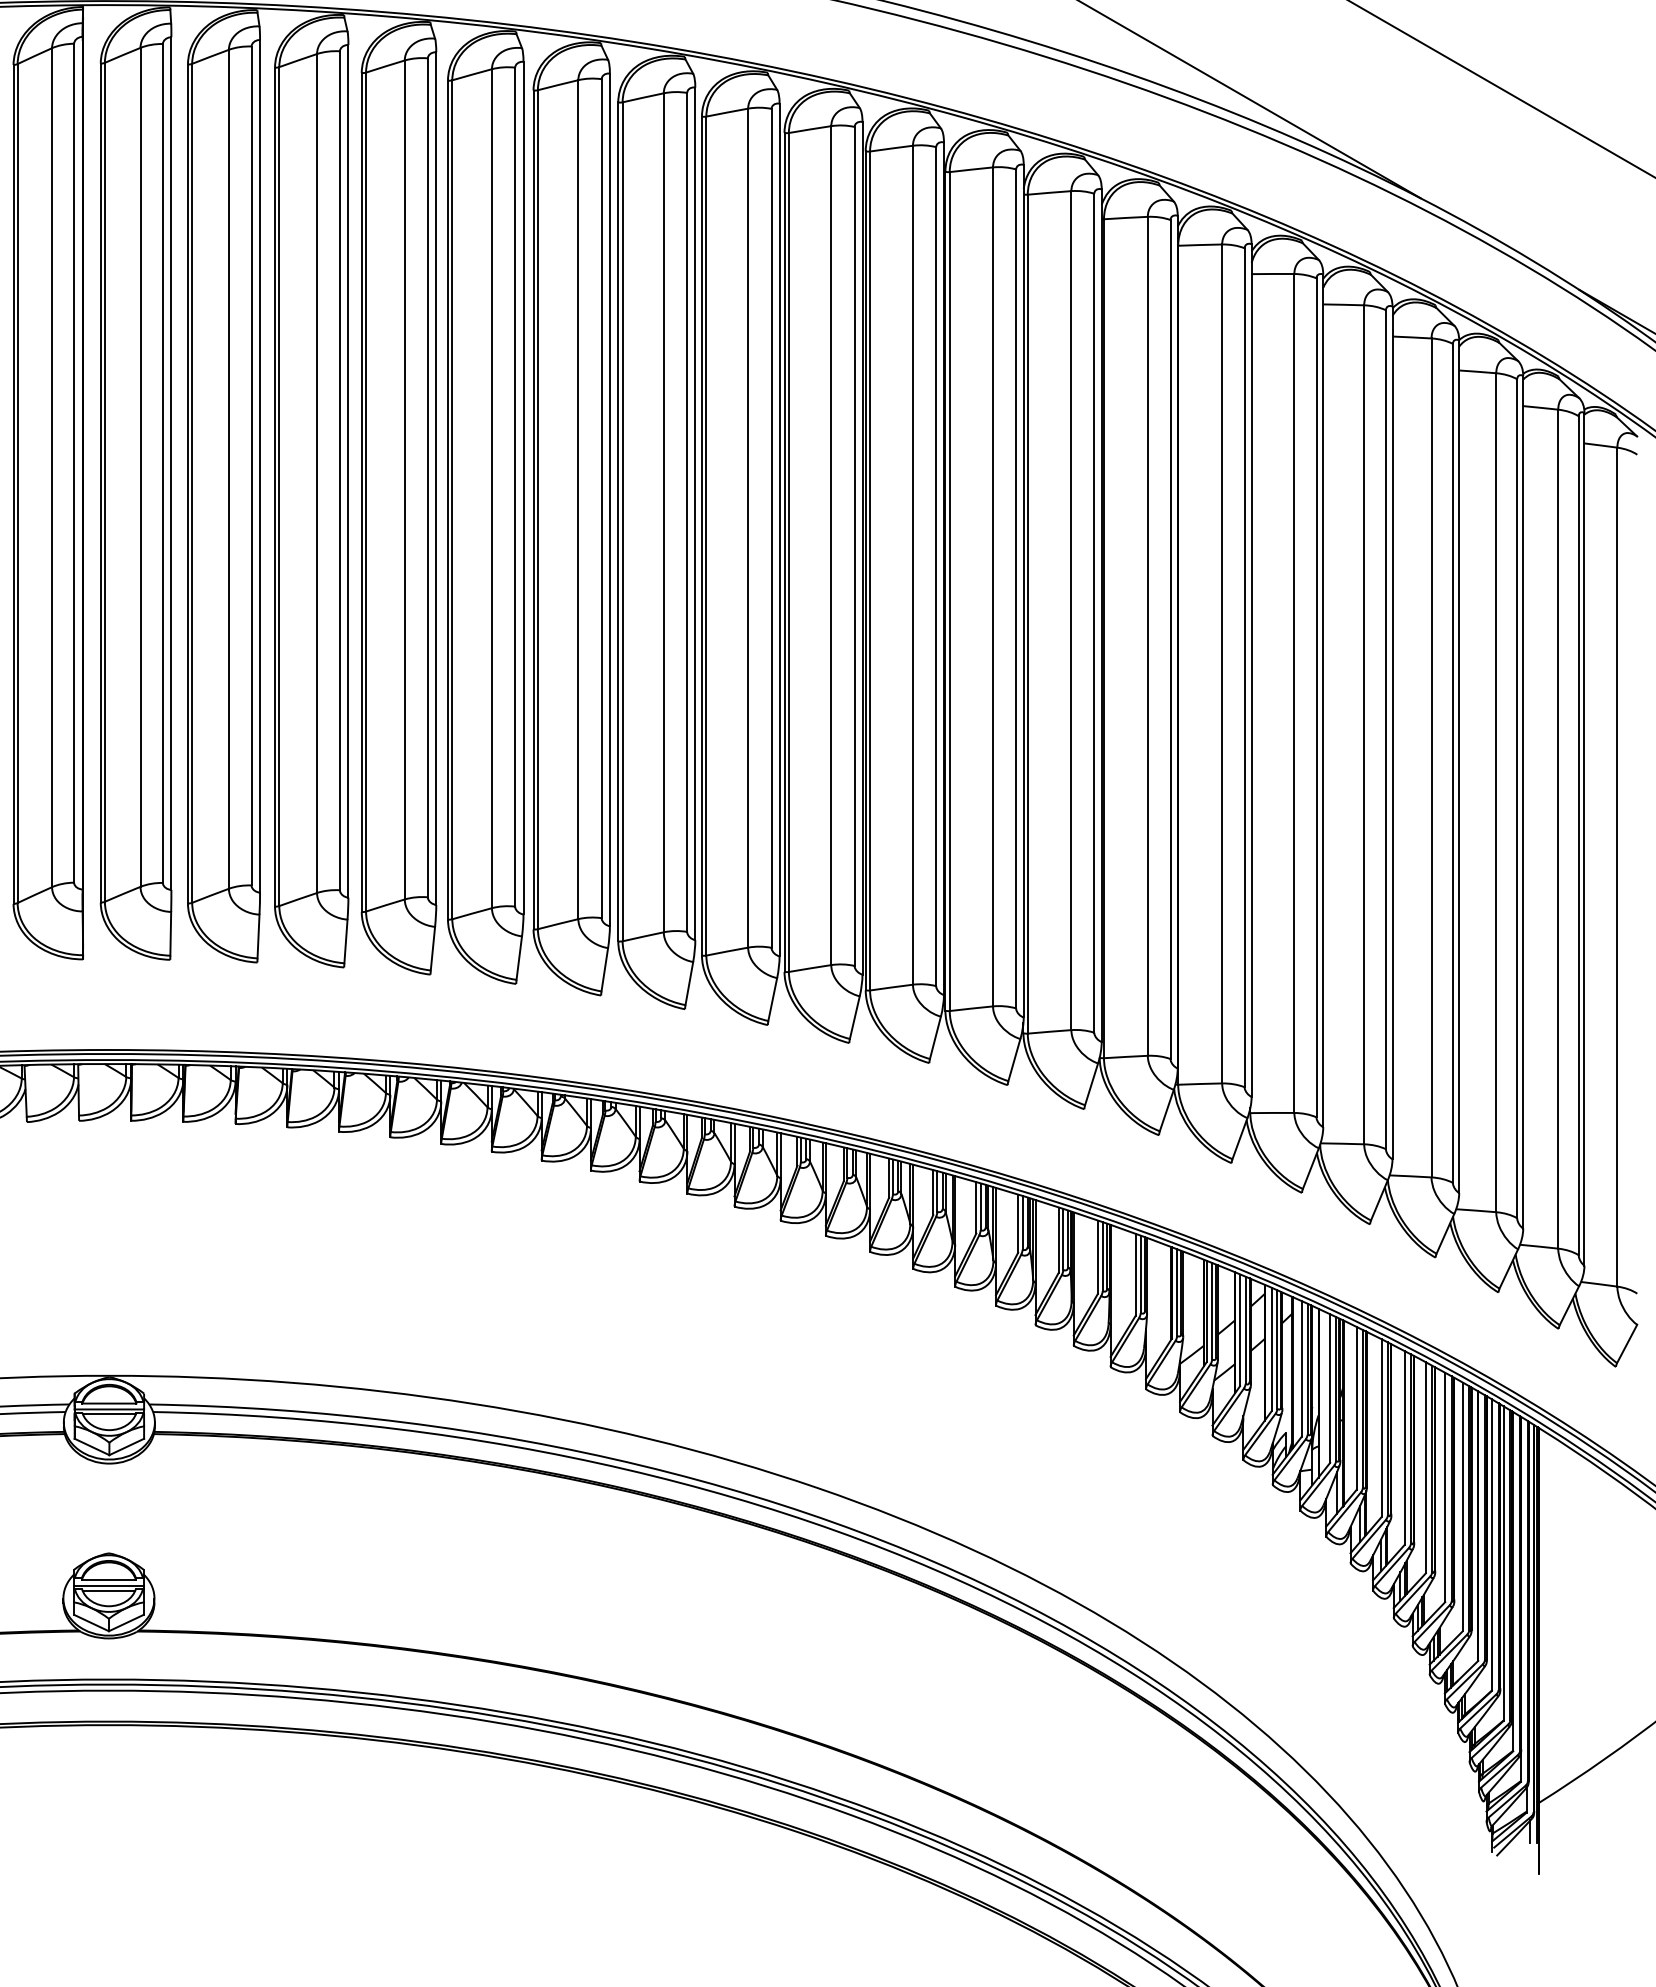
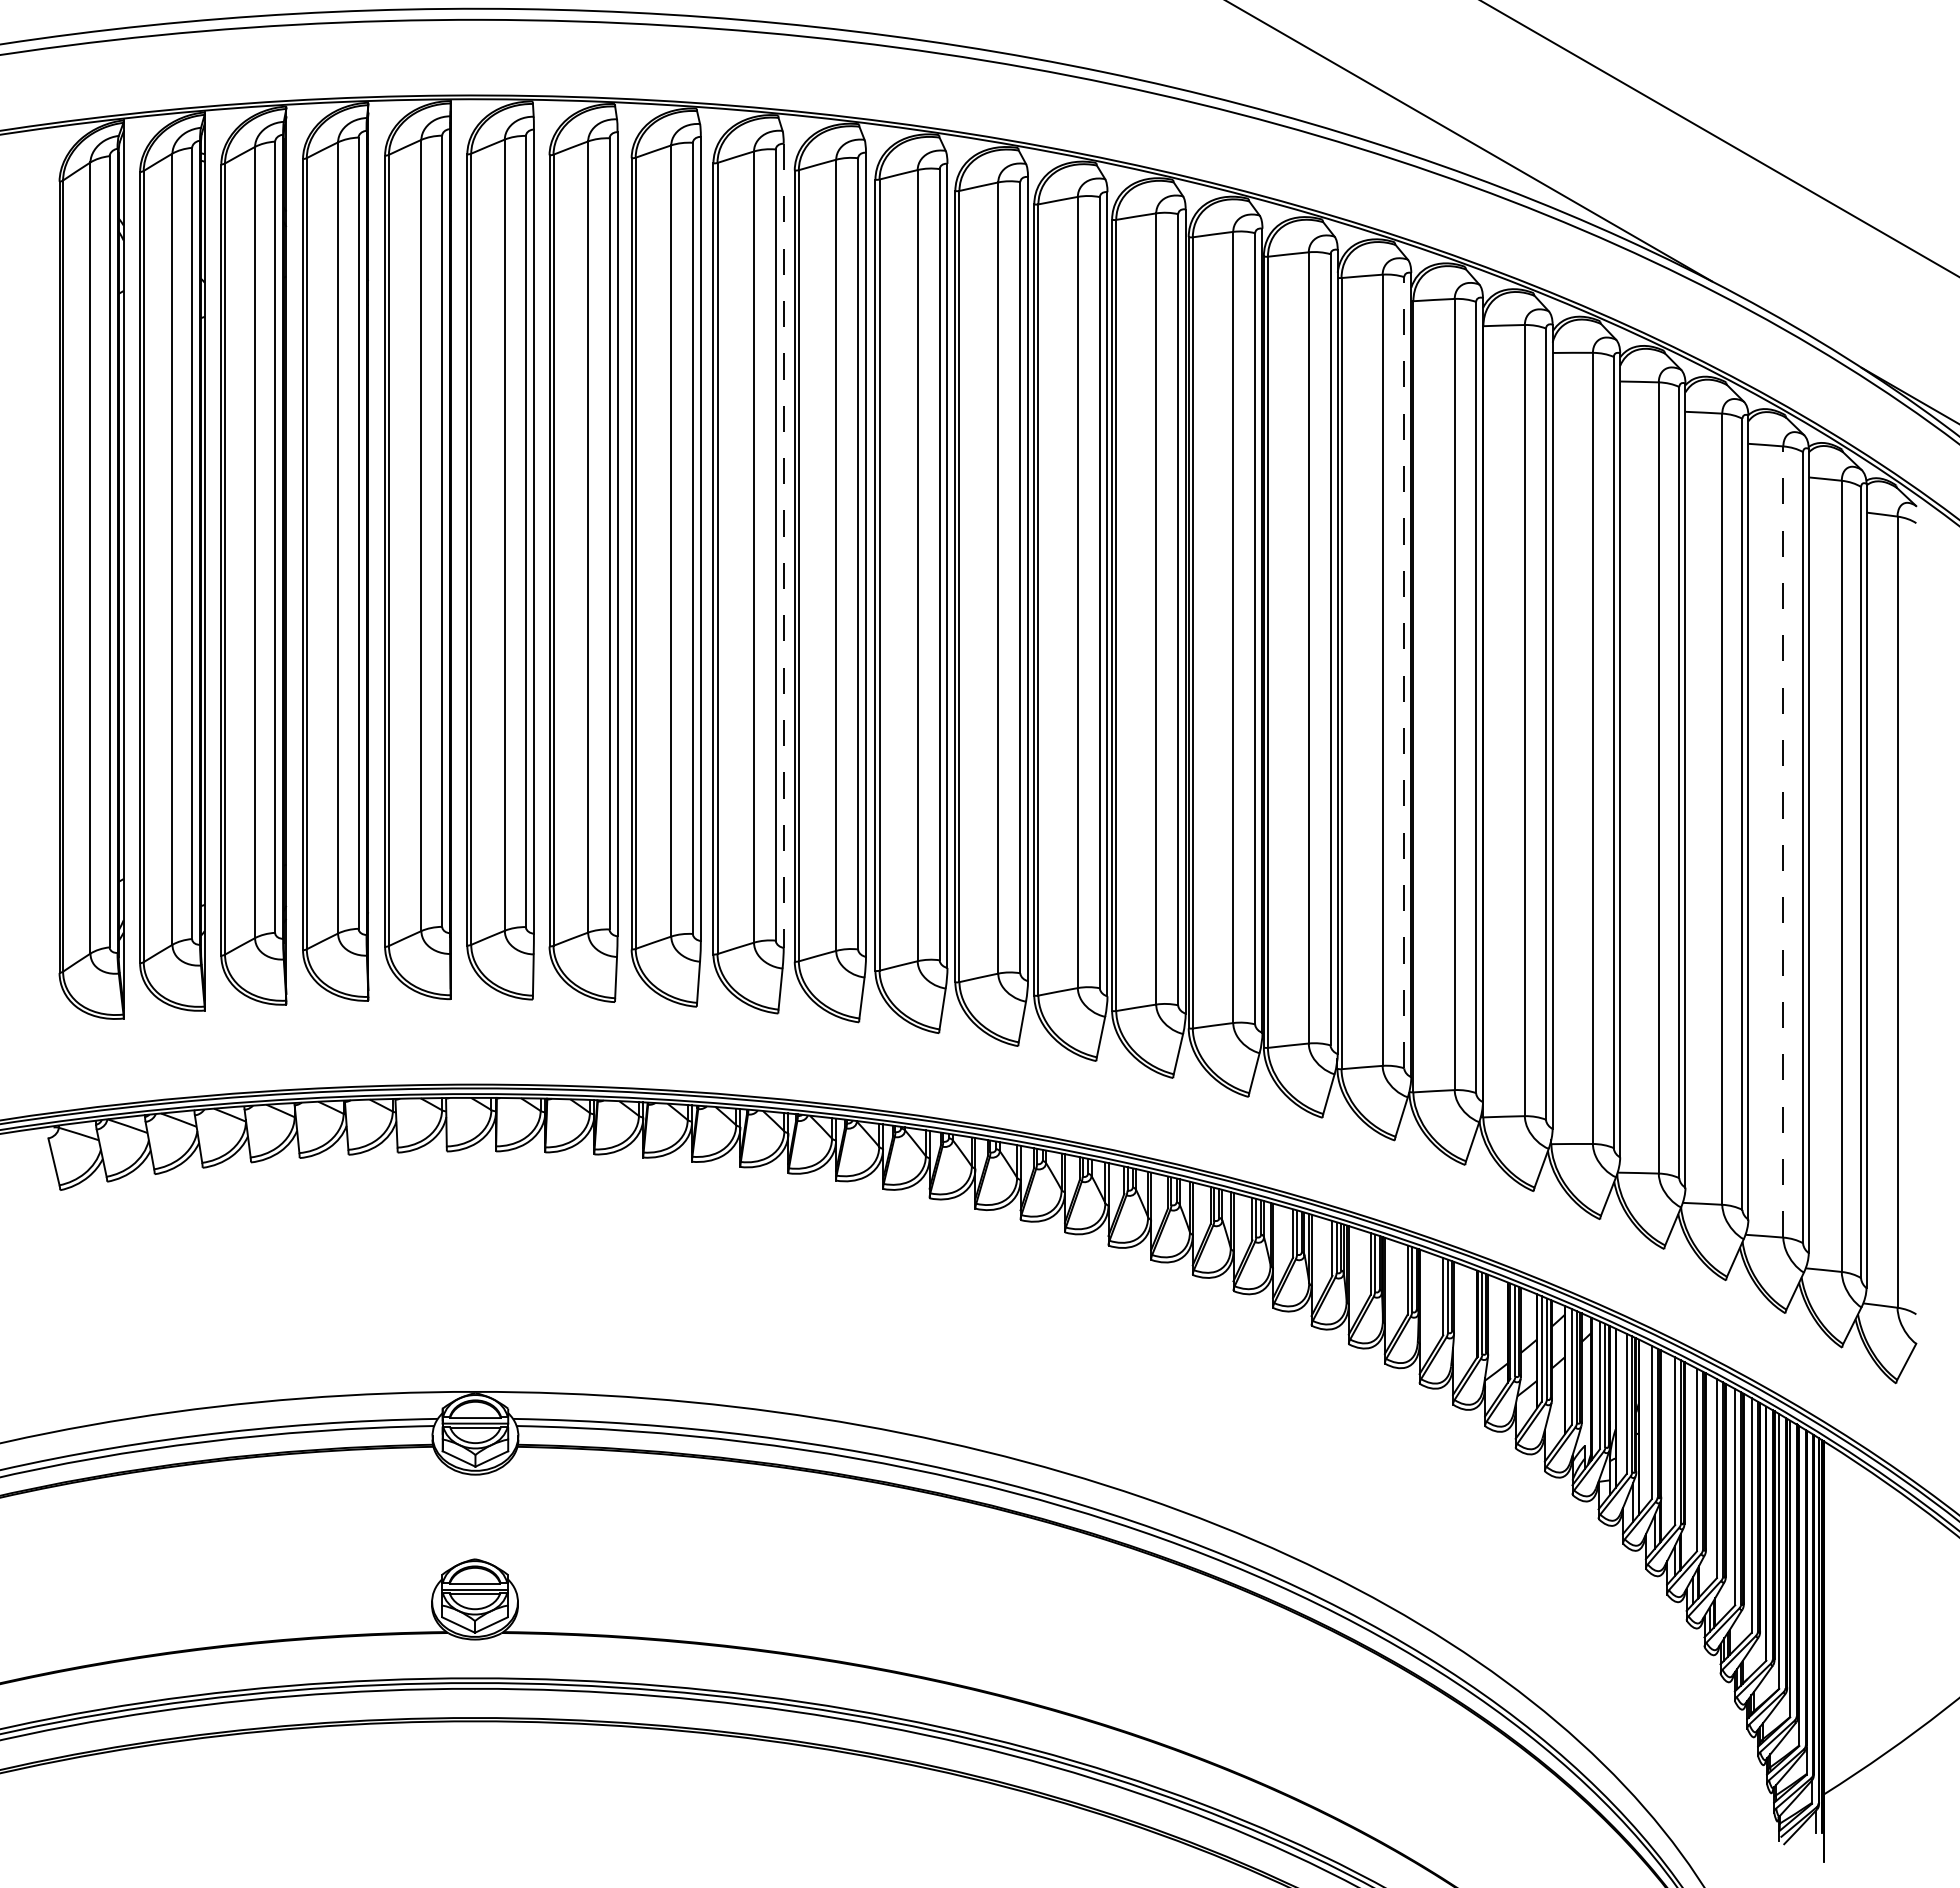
line: (436, 478) -> (783, 545), solid -> dashed
line: (1094, 612) -> (1404, 672), solid -> dashed
line: (1496, 793) -> (1783, 842), solid -> dashed

